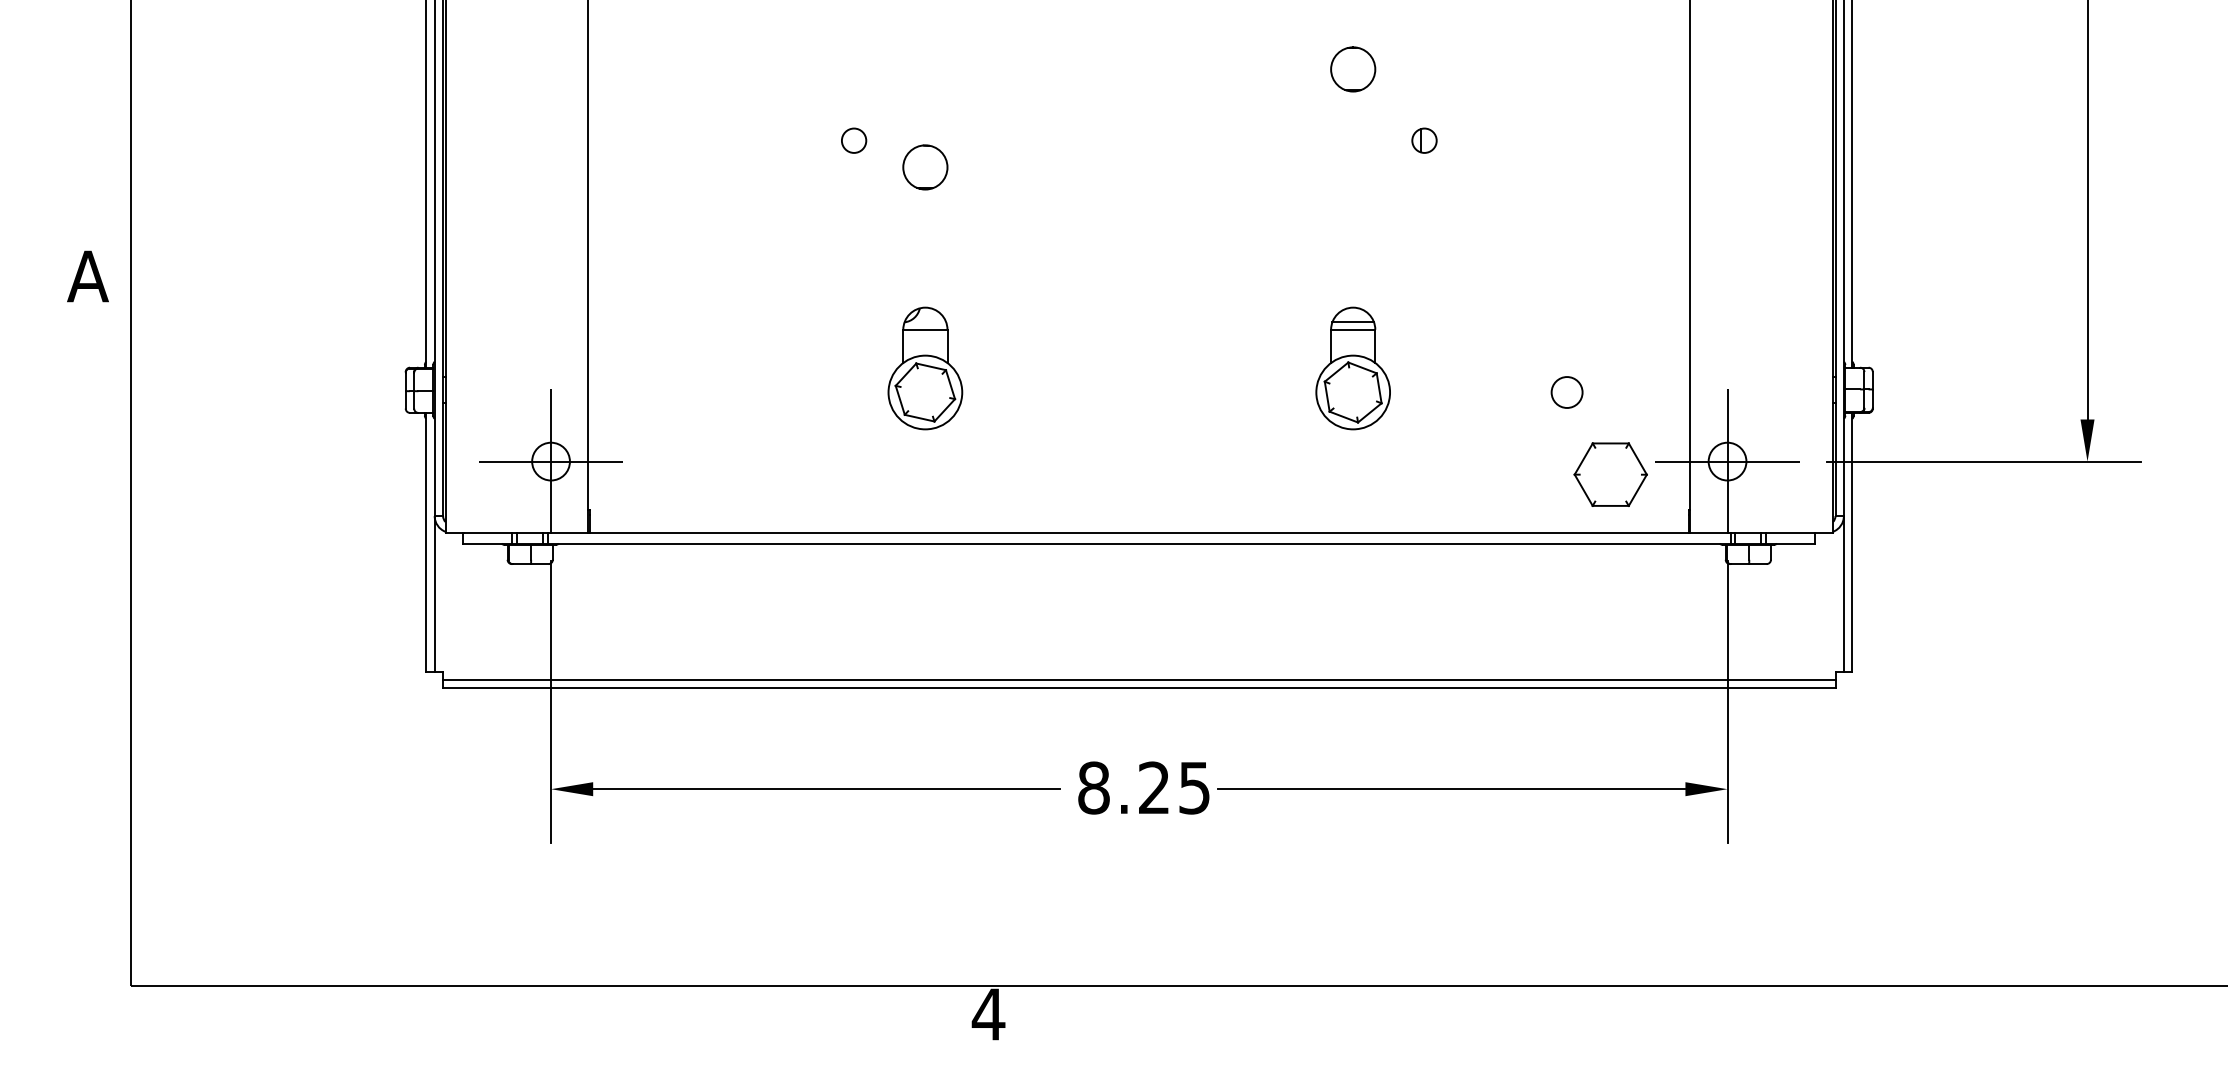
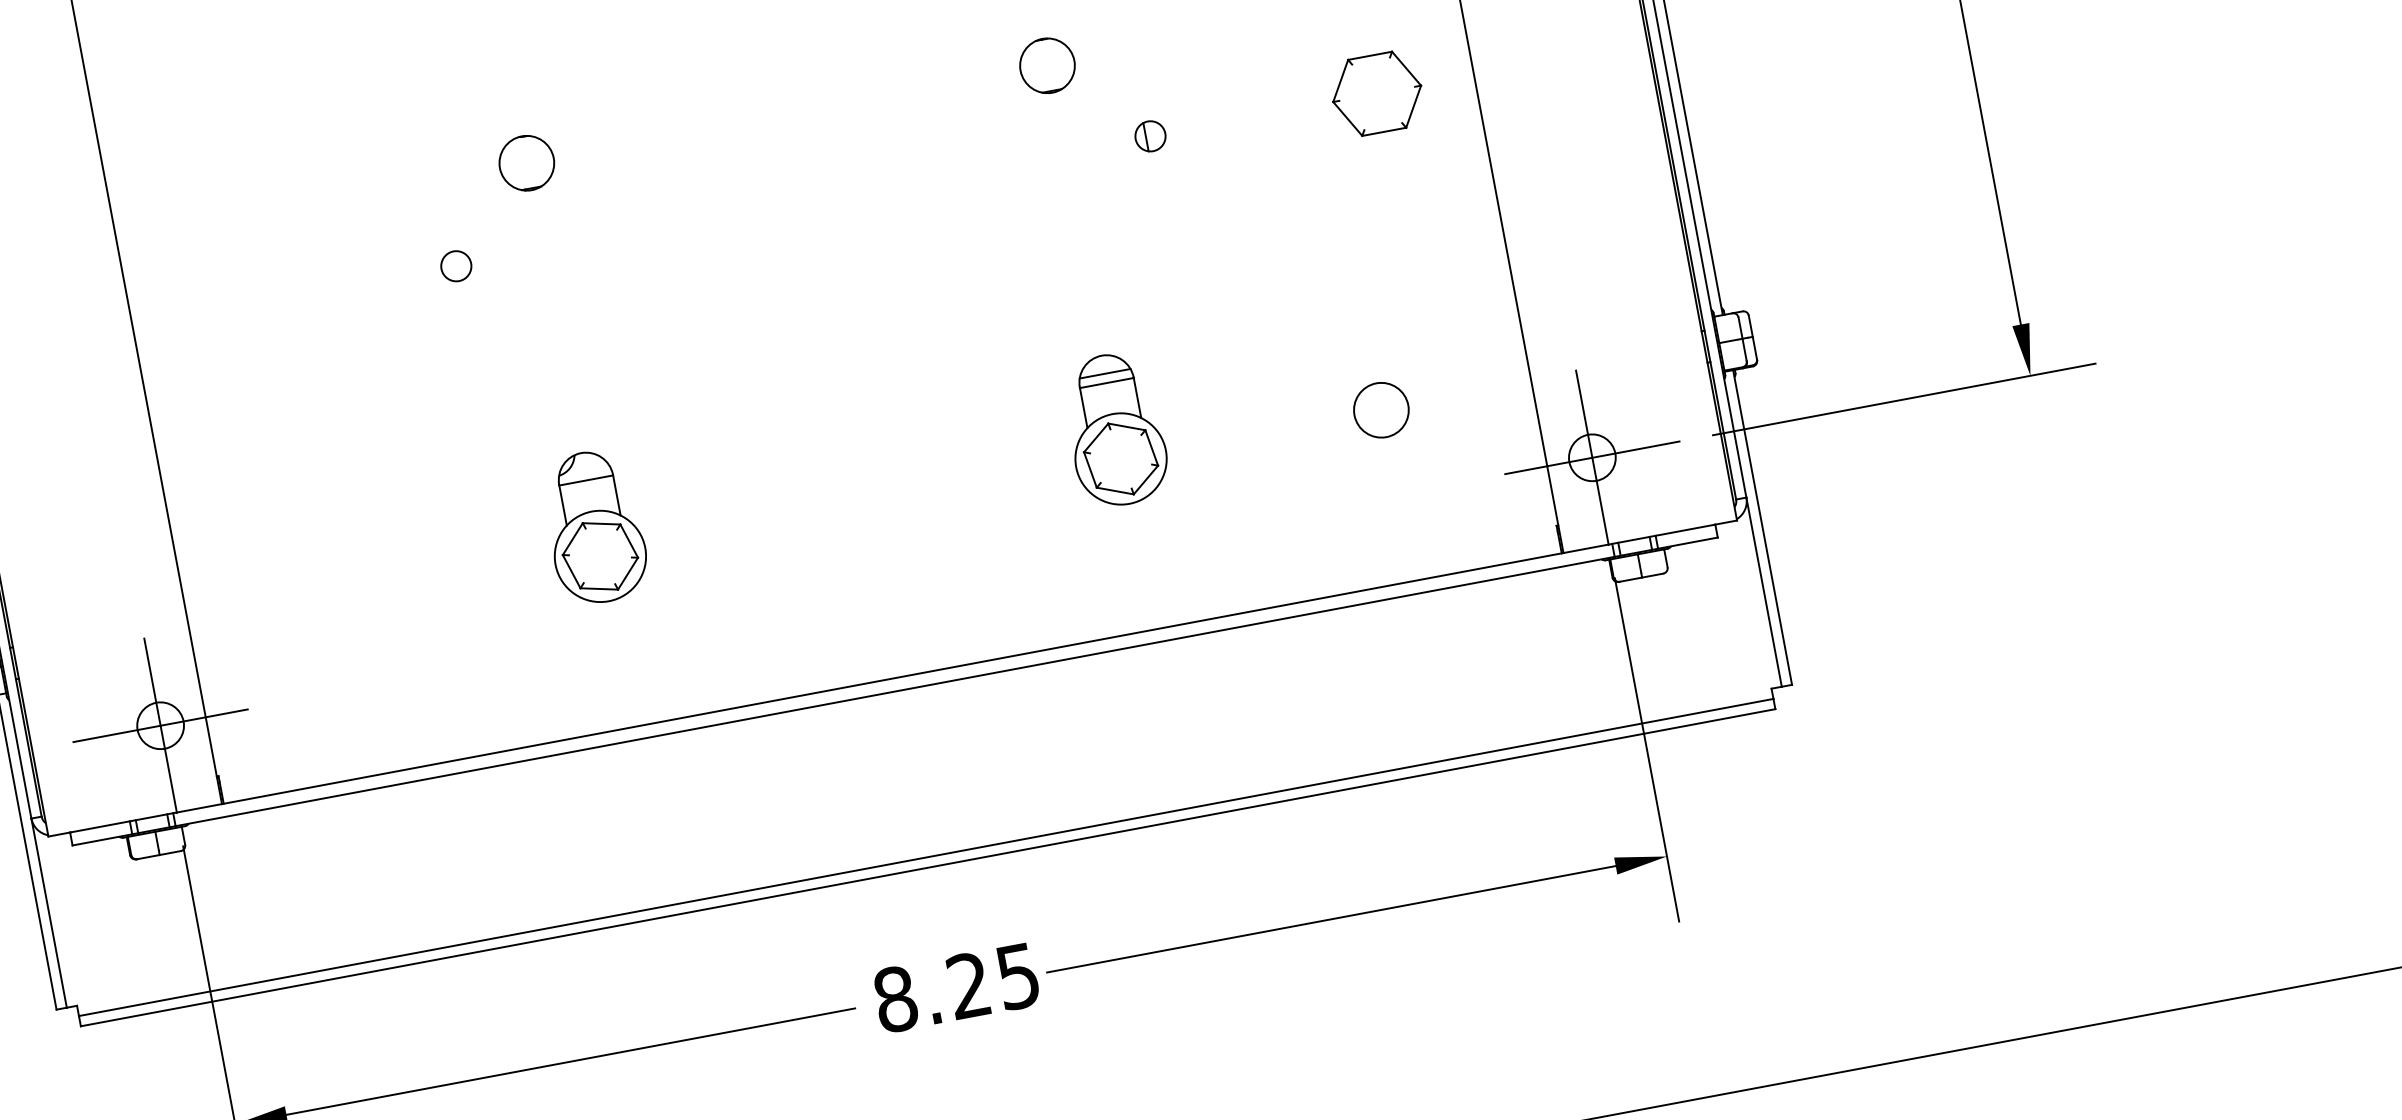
circle: (925, 167) -> (527, 163), moved
circle: (1567, 392) -> (1381, 410), size x1.43
part: (1610, 474) -> (1376, 93), moved

